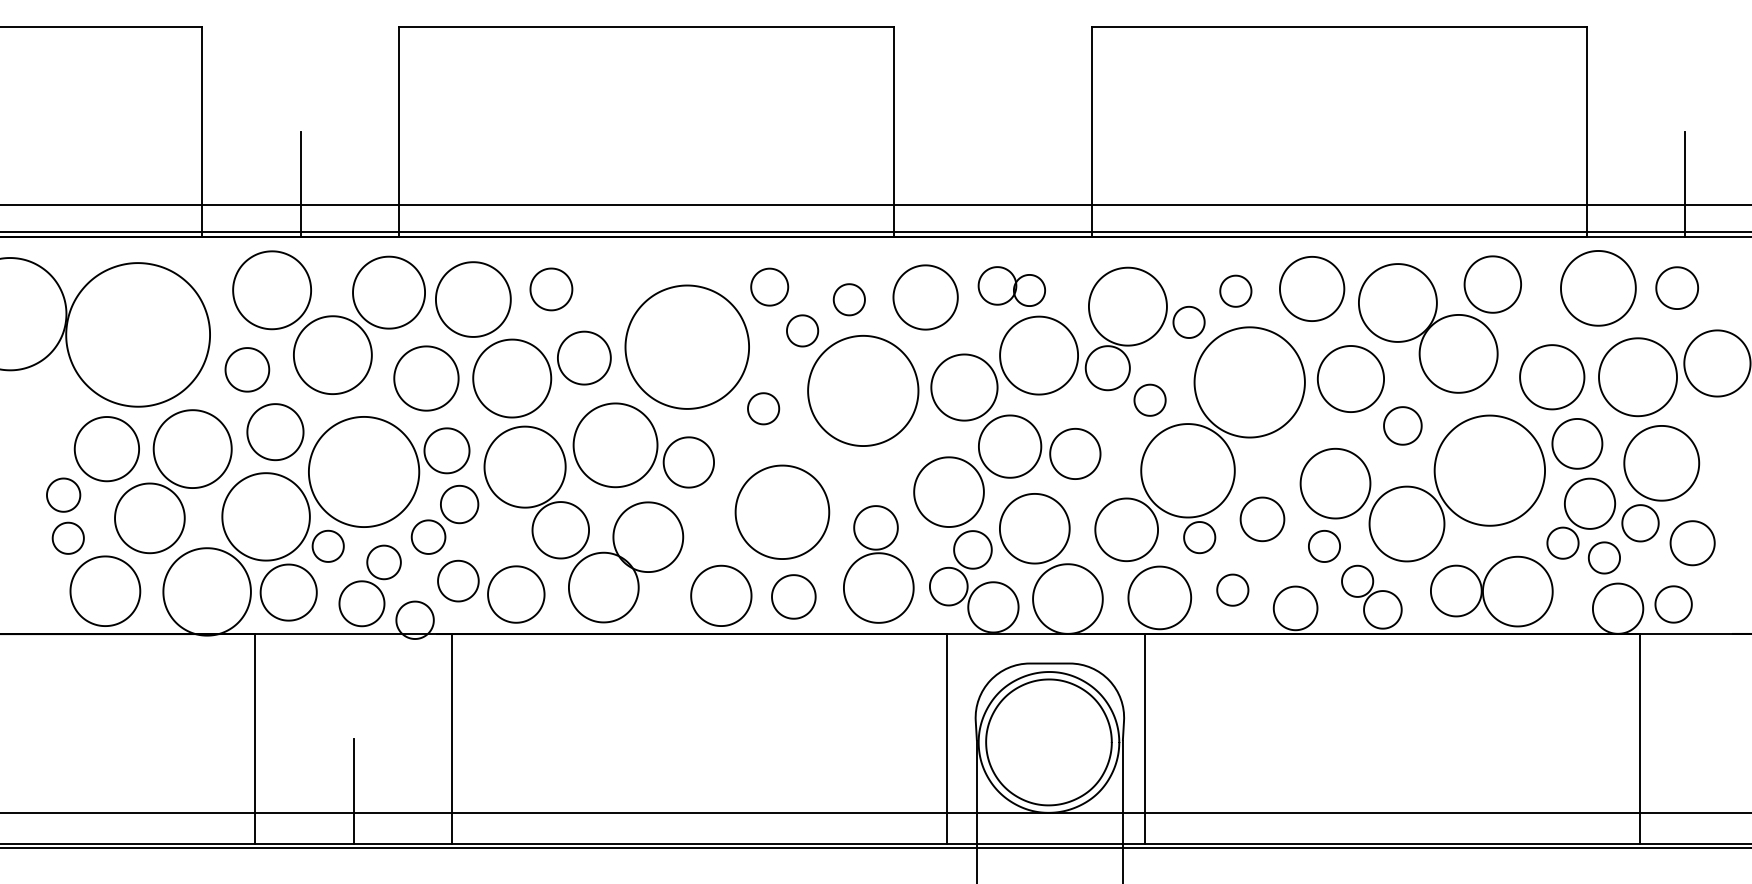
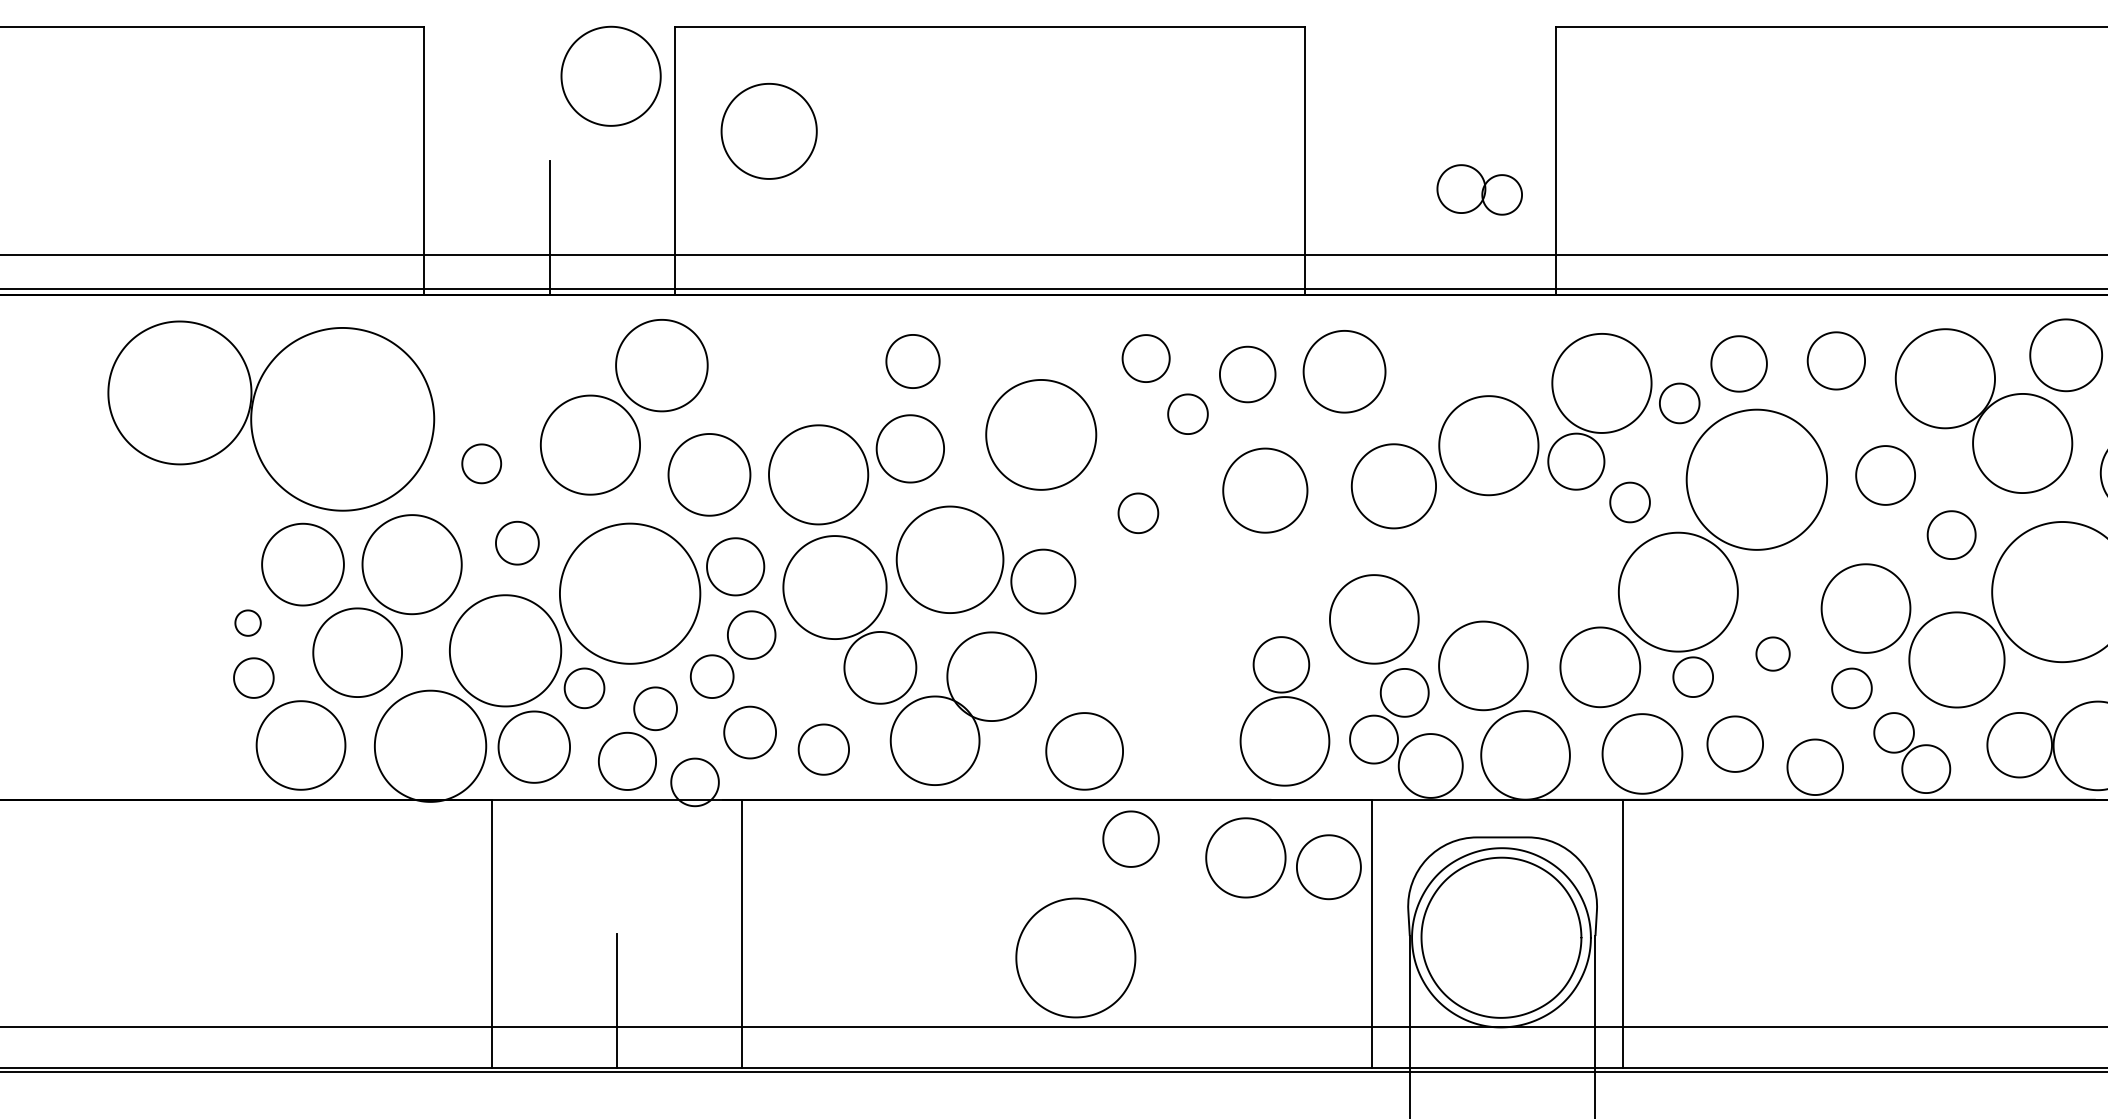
part: (1011, 286) -> (1479, 189), moved
part: (1312, 288) -> (1836, 360), size x0.7
part: (551, 289) -> (913, 361), moved
part: (271, 290) -> (610, 76), moved
part: (1235, 290) -> (1738, 362), size x1.4
part: (473, 299) -> (769, 131), moved
part: (848, 299) -> (1246, 374), size x1.4
part: (686, 346) -> (1040, 434), size x0.7
part: (247, 369) -> (481, 463), size x0.7
part: (1350, 378) -> (1885, 474), size x0.7
part: (863, 390) -> (1265, 490), size x0.6
part: (275, 432) -> (517, 543), size x0.6
part: (1039, 446) -> (1283, 857), moved
part: (63, 494) -> (247, 622), size x0.6
part: (782, 511) -> (1075, 956), moved
part: (1262, 519) -> (1773, 654), size x0.6
part: (1232, 589) -> (1734, 743), size x1.4
part: (516, 594) -> (824, 749), size x0.7
part: (793, 596) -> (1130, 838), moved

